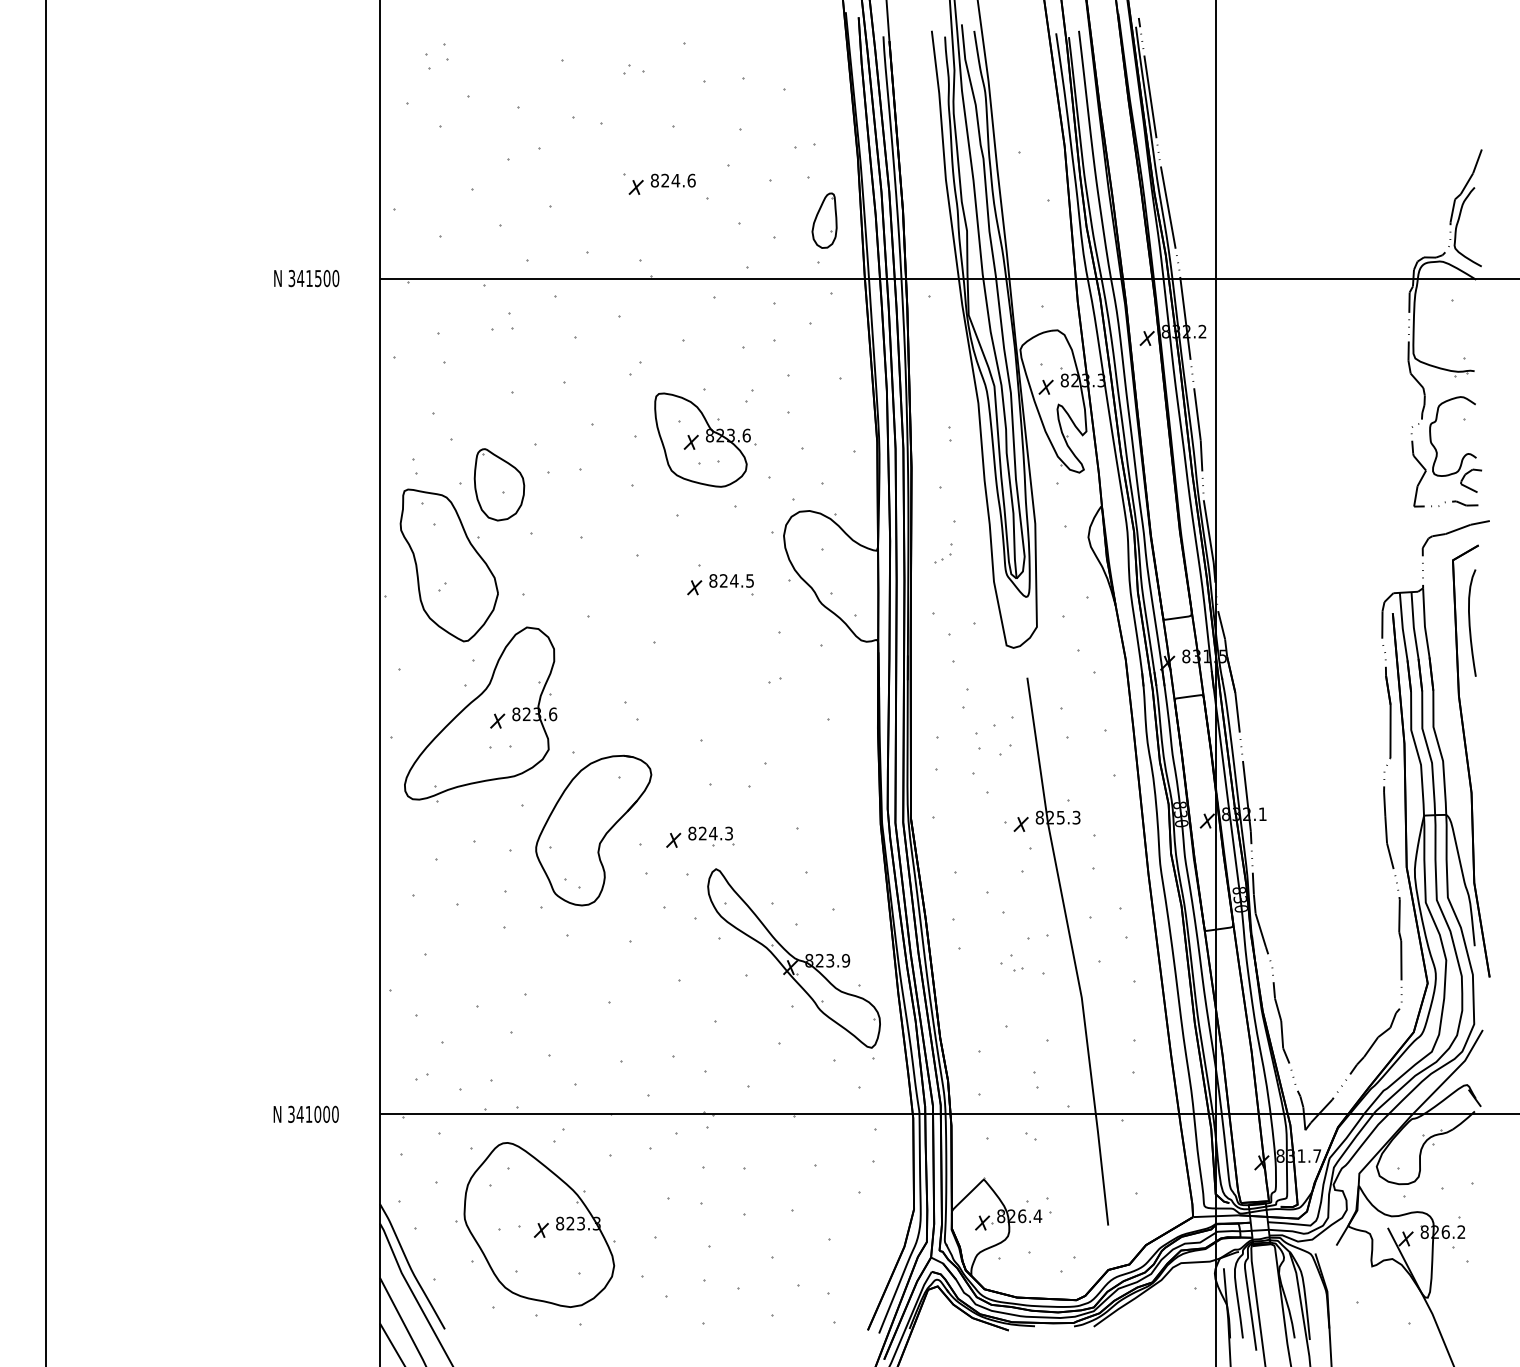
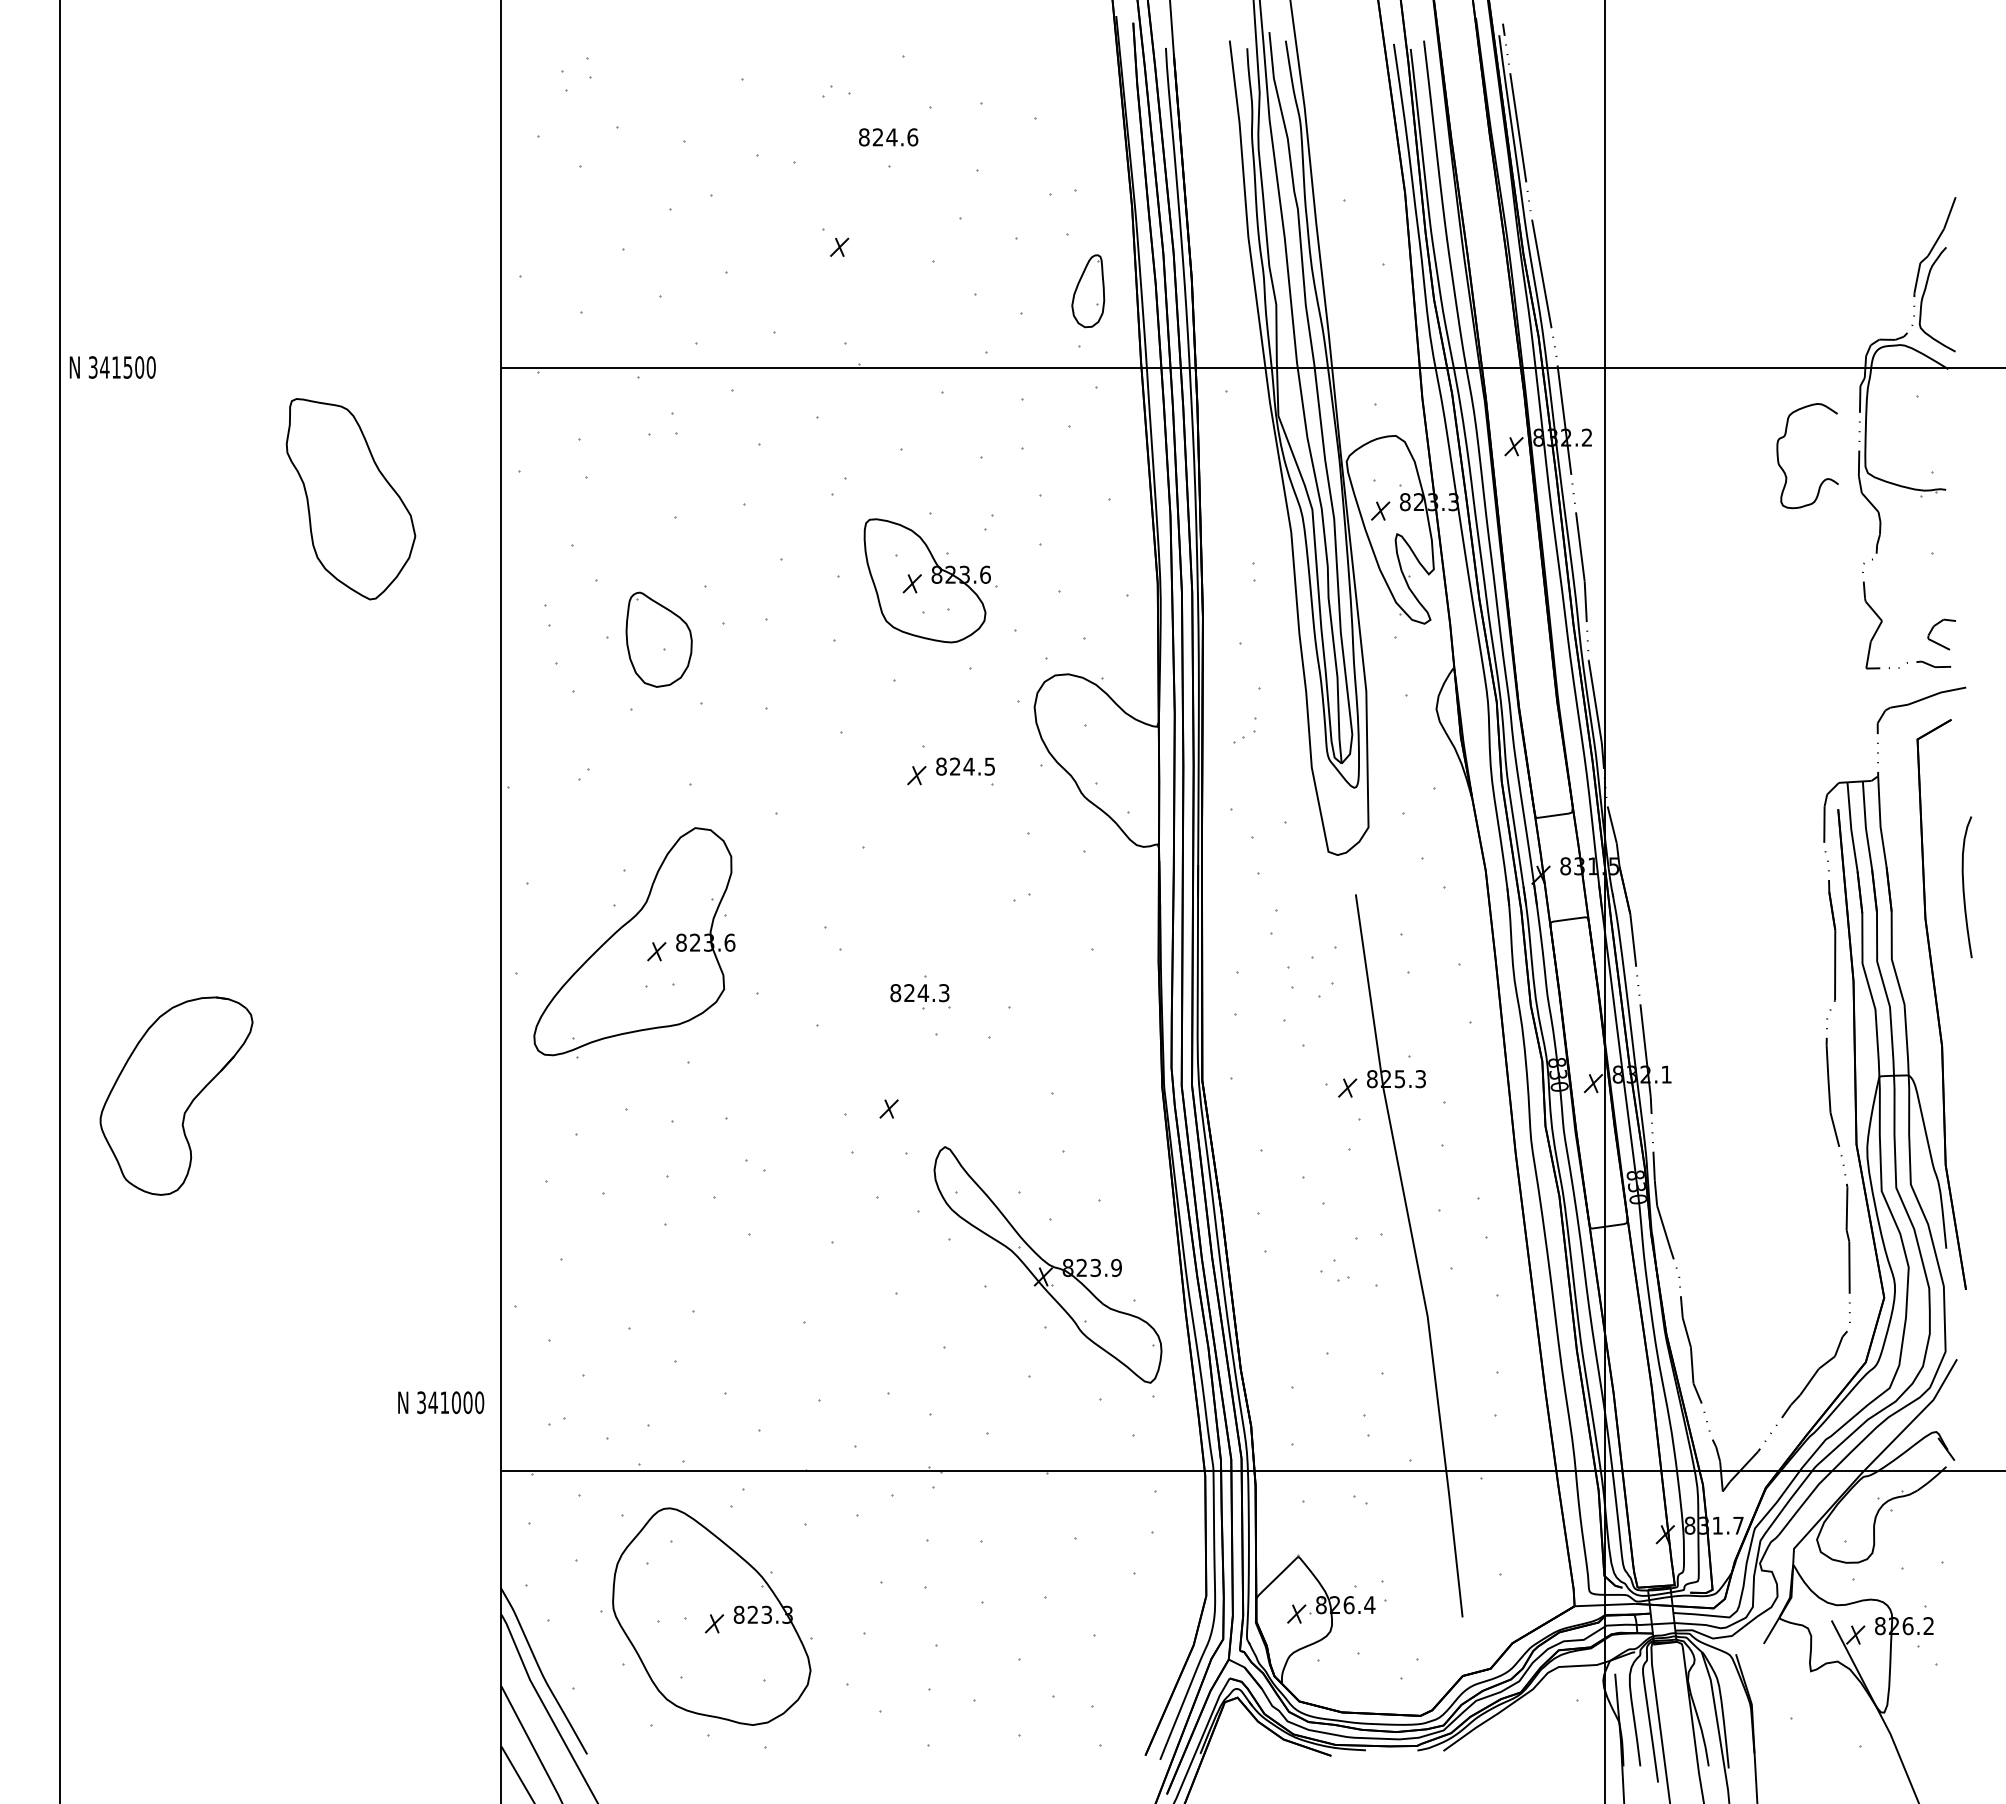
text: (673, 180) -> (888, 137), moved
text: (306, 278) -> (112, 367), moved
curve: (1435, 447) -> (1784, 470), moved
part: (448, 565) -> (350, 499), moved
curve: (1470, 623) -> (1964, 887), moved
part: (593, 830) -> (176, 1095), moved
part: (711, 836) -> (920, 996), moved
text: (306, 1114) -> (441, 1402), moved

